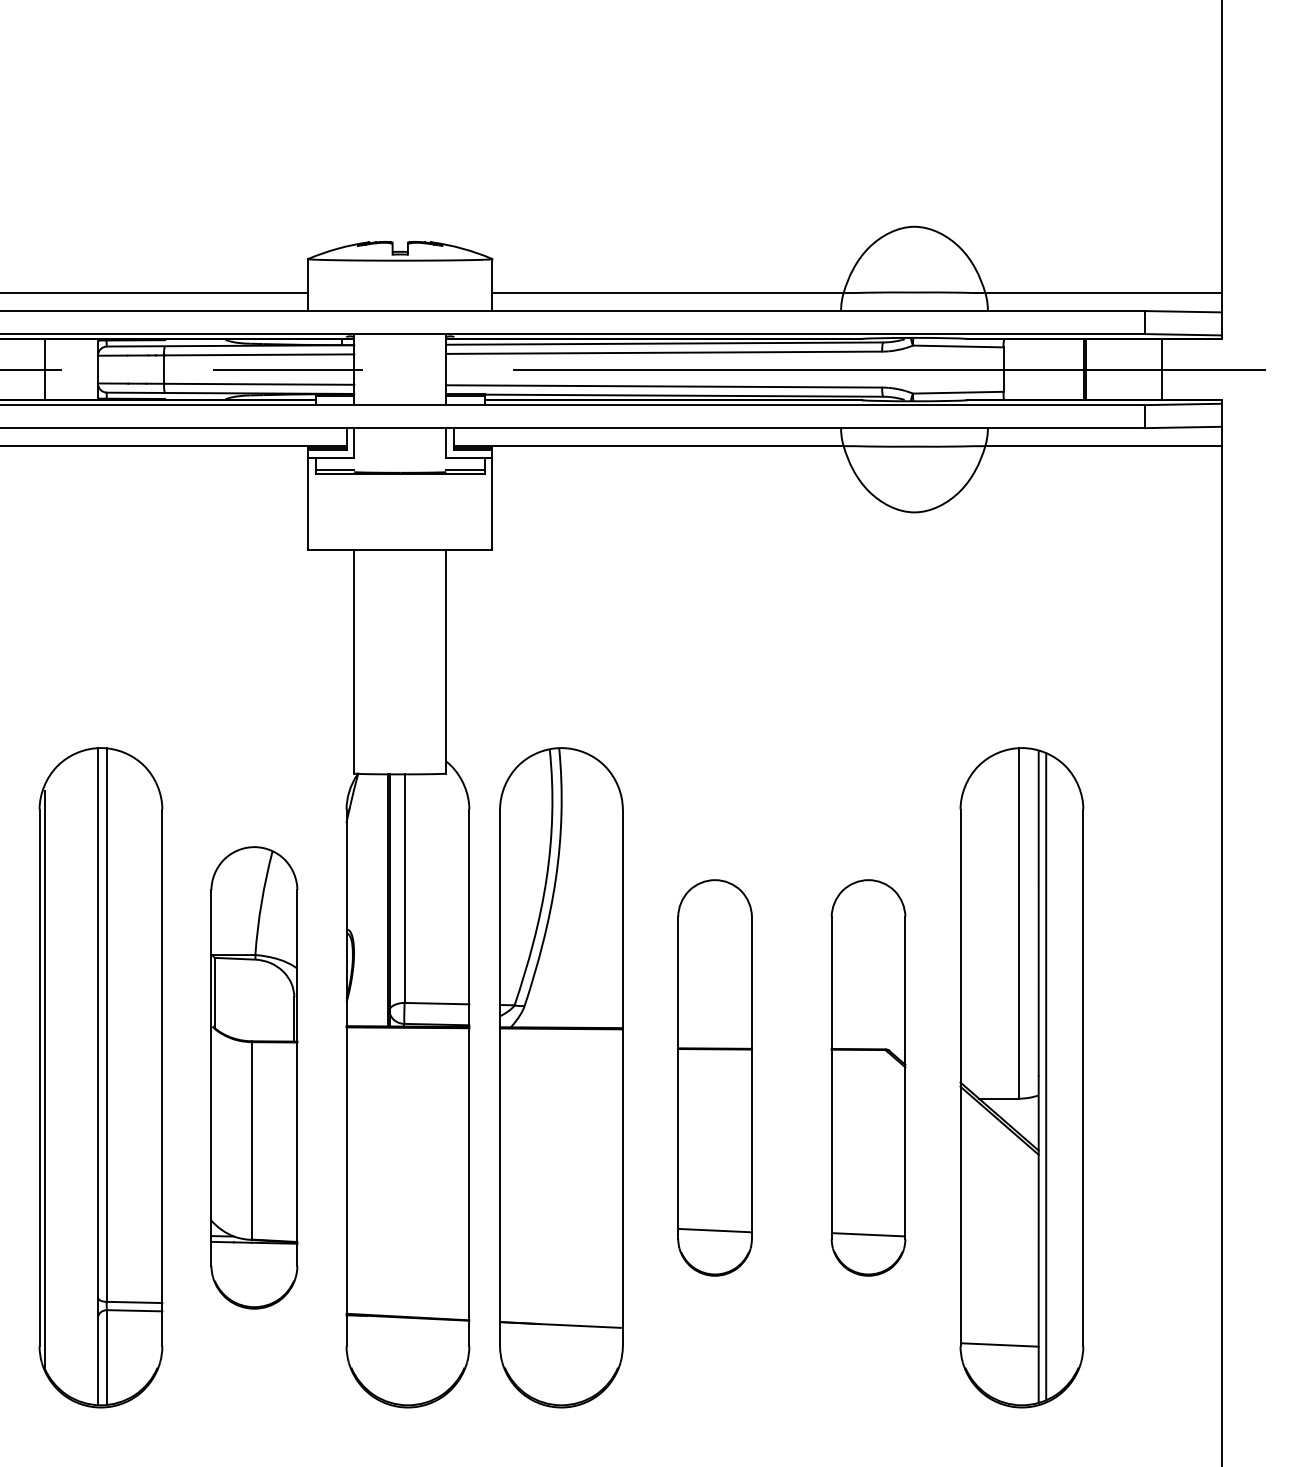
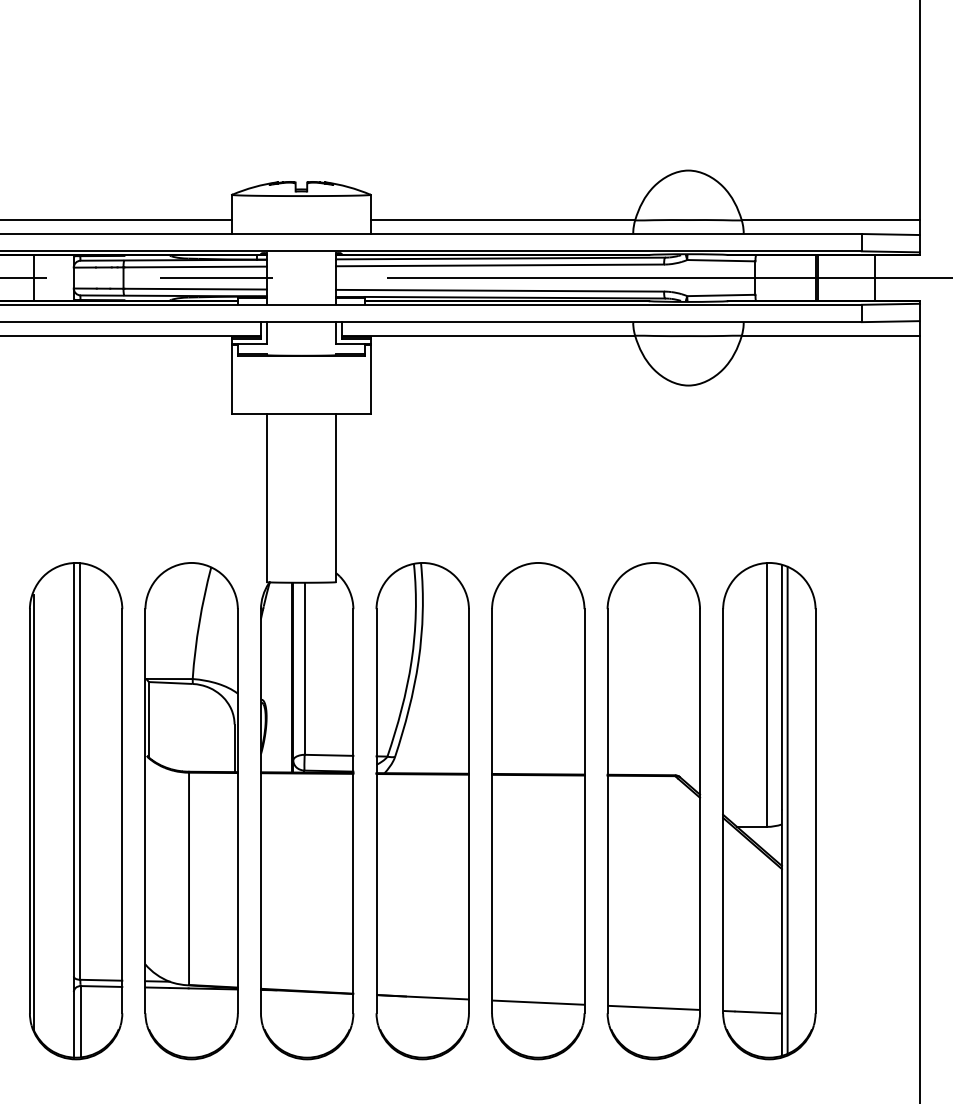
part: (254, 1078) -> (191, 811), size x1.43
part: (715, 1078) -> (538, 811), size x1.67
part: (868, 1078) -> (653, 811), size x1.67

